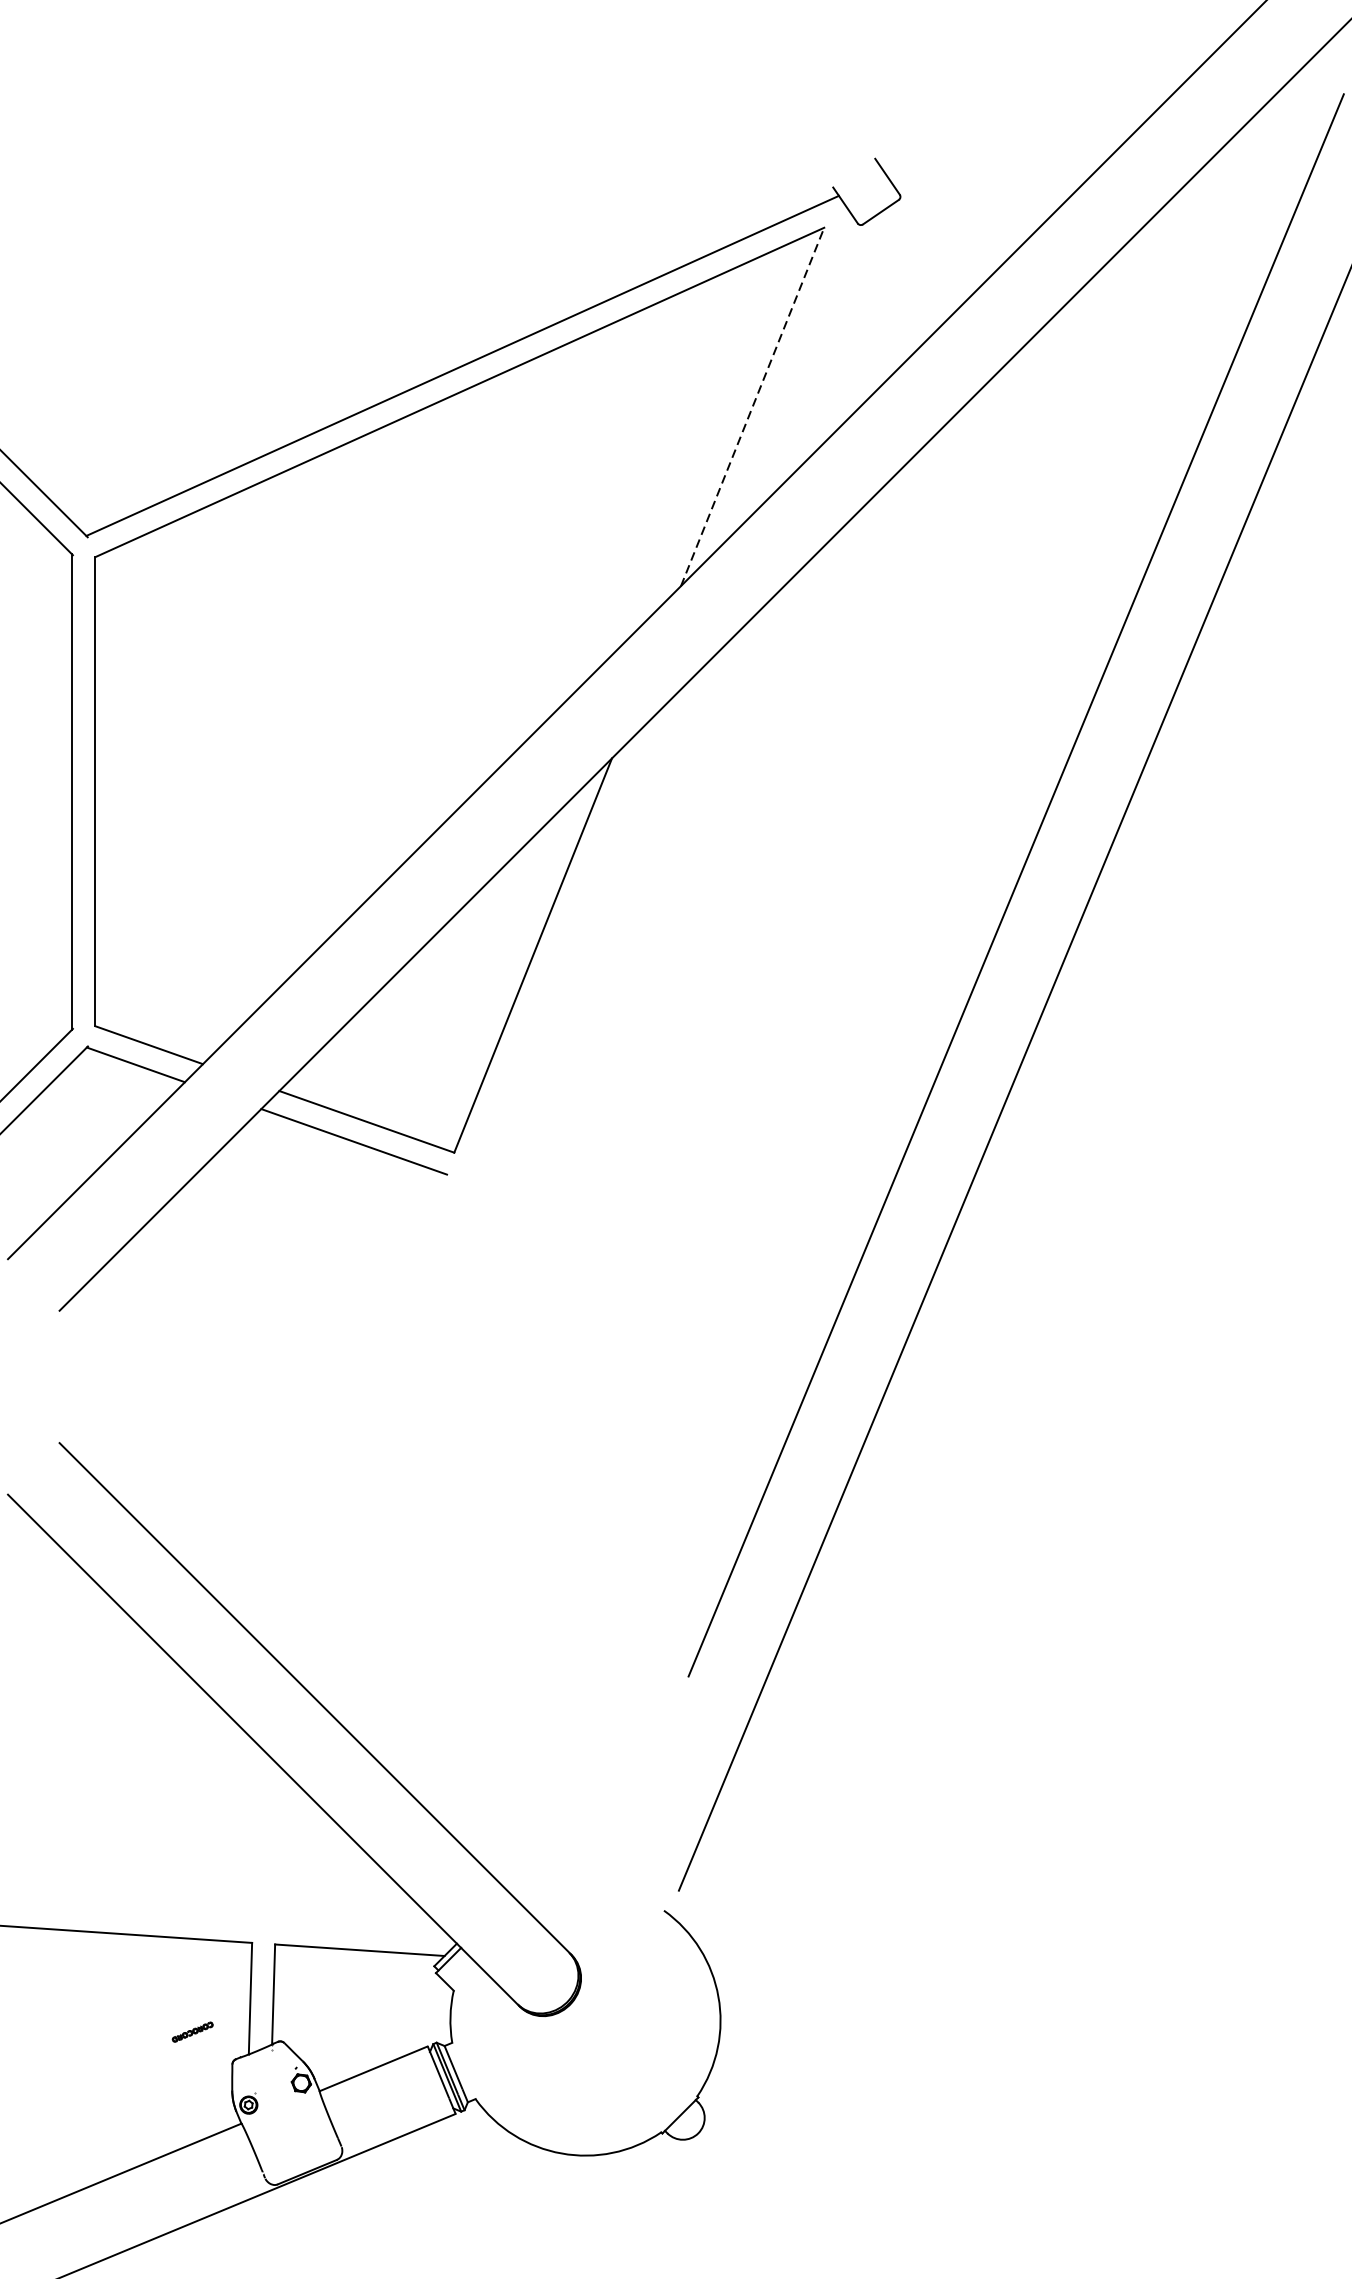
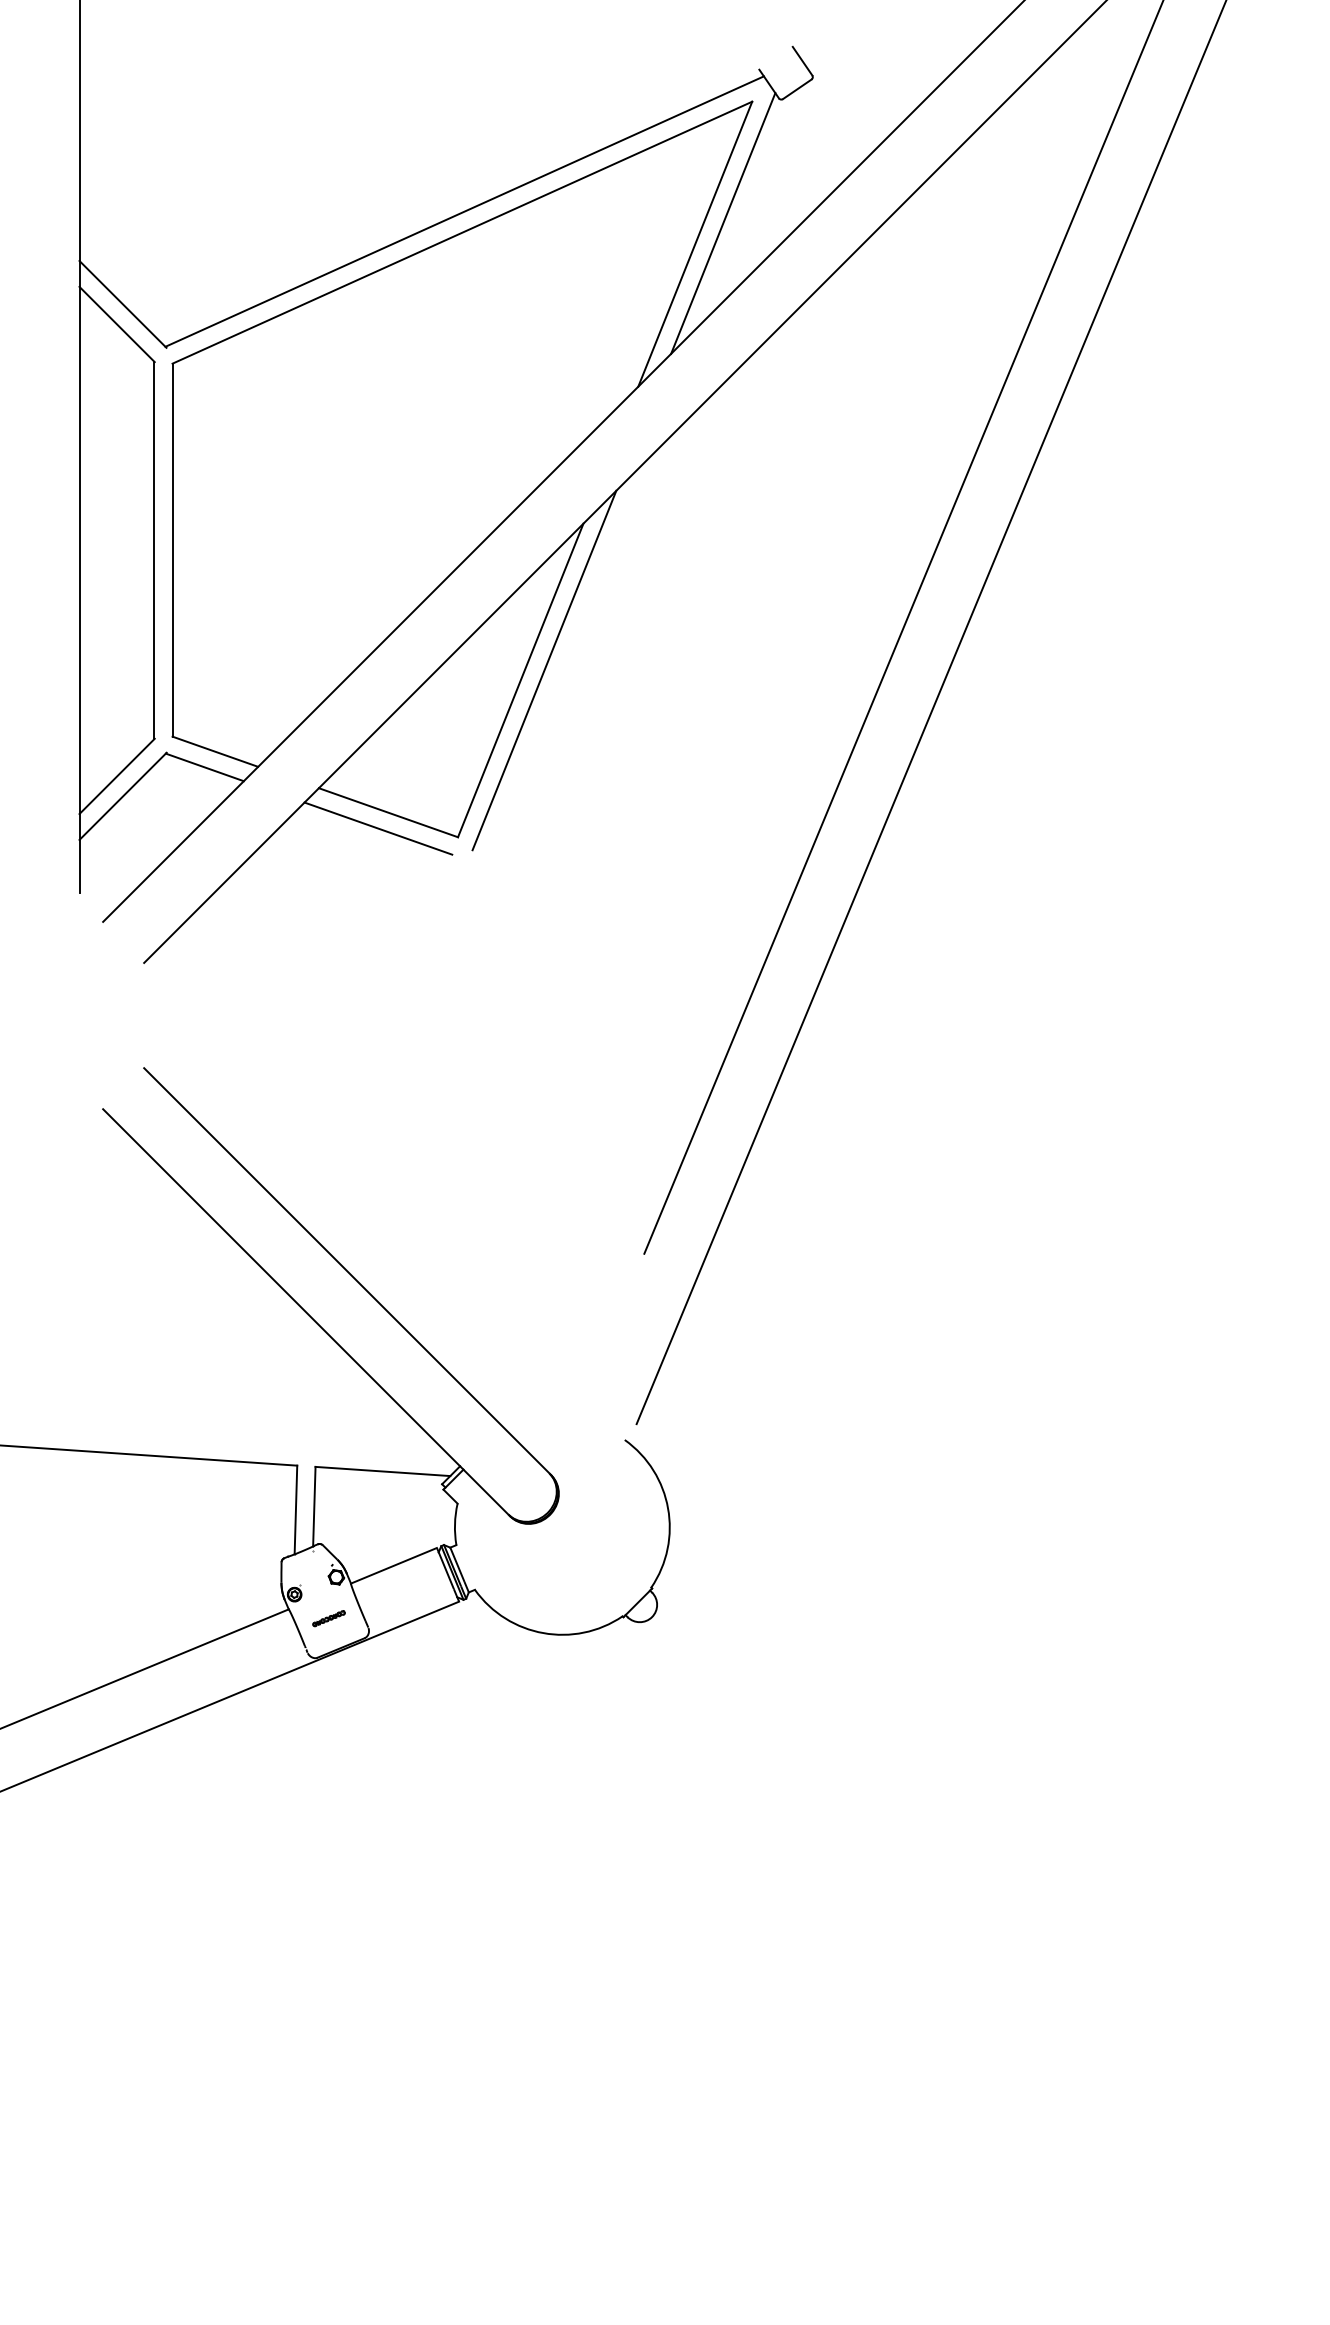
line: (788, 380) -> (723, 223), added
line: (752, 406) -> (695, 243), dashed -> solid
line: (563, 943) -> (544, 670), added
part: (192, 2031) -> (328, 1618), moved

